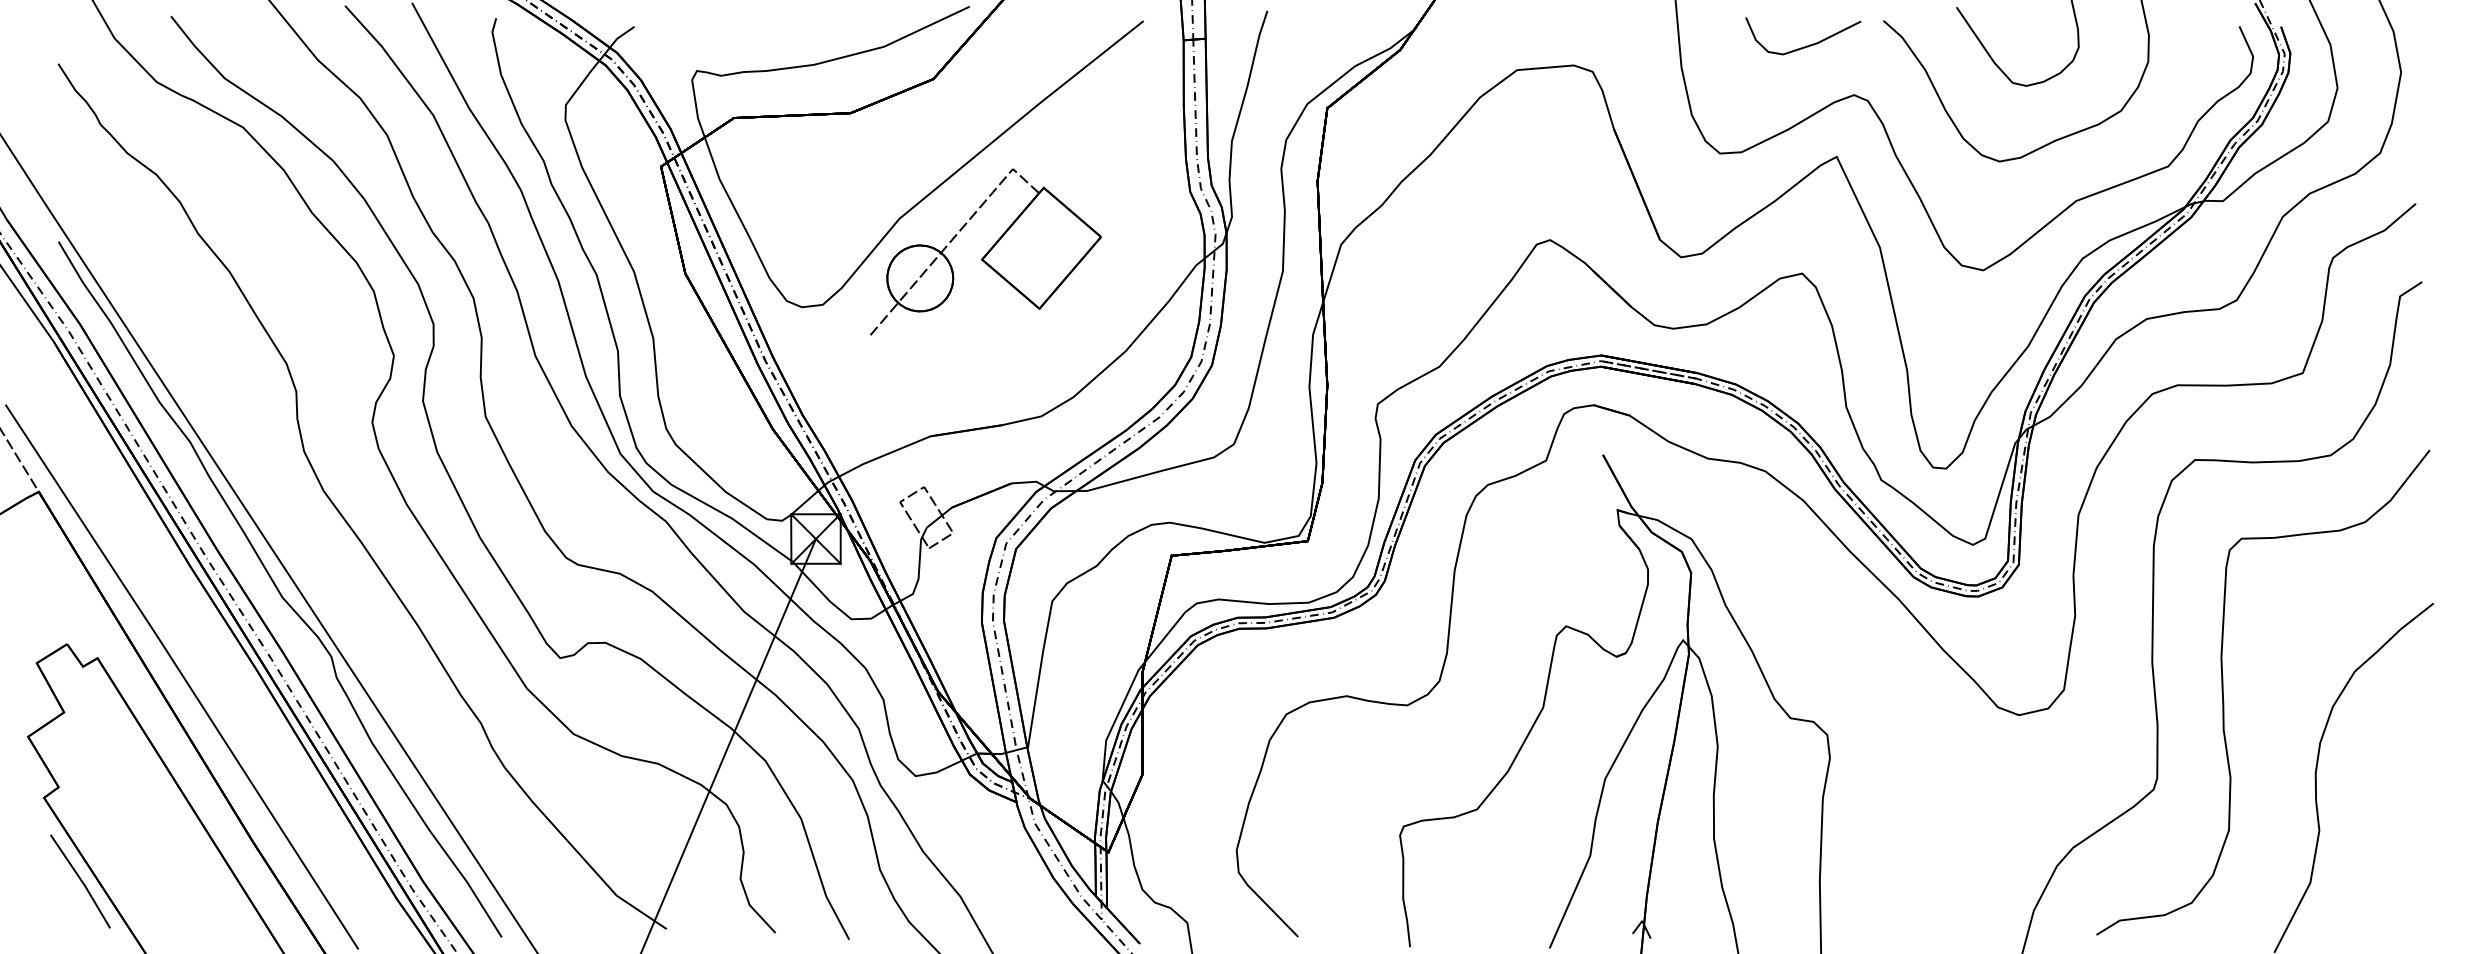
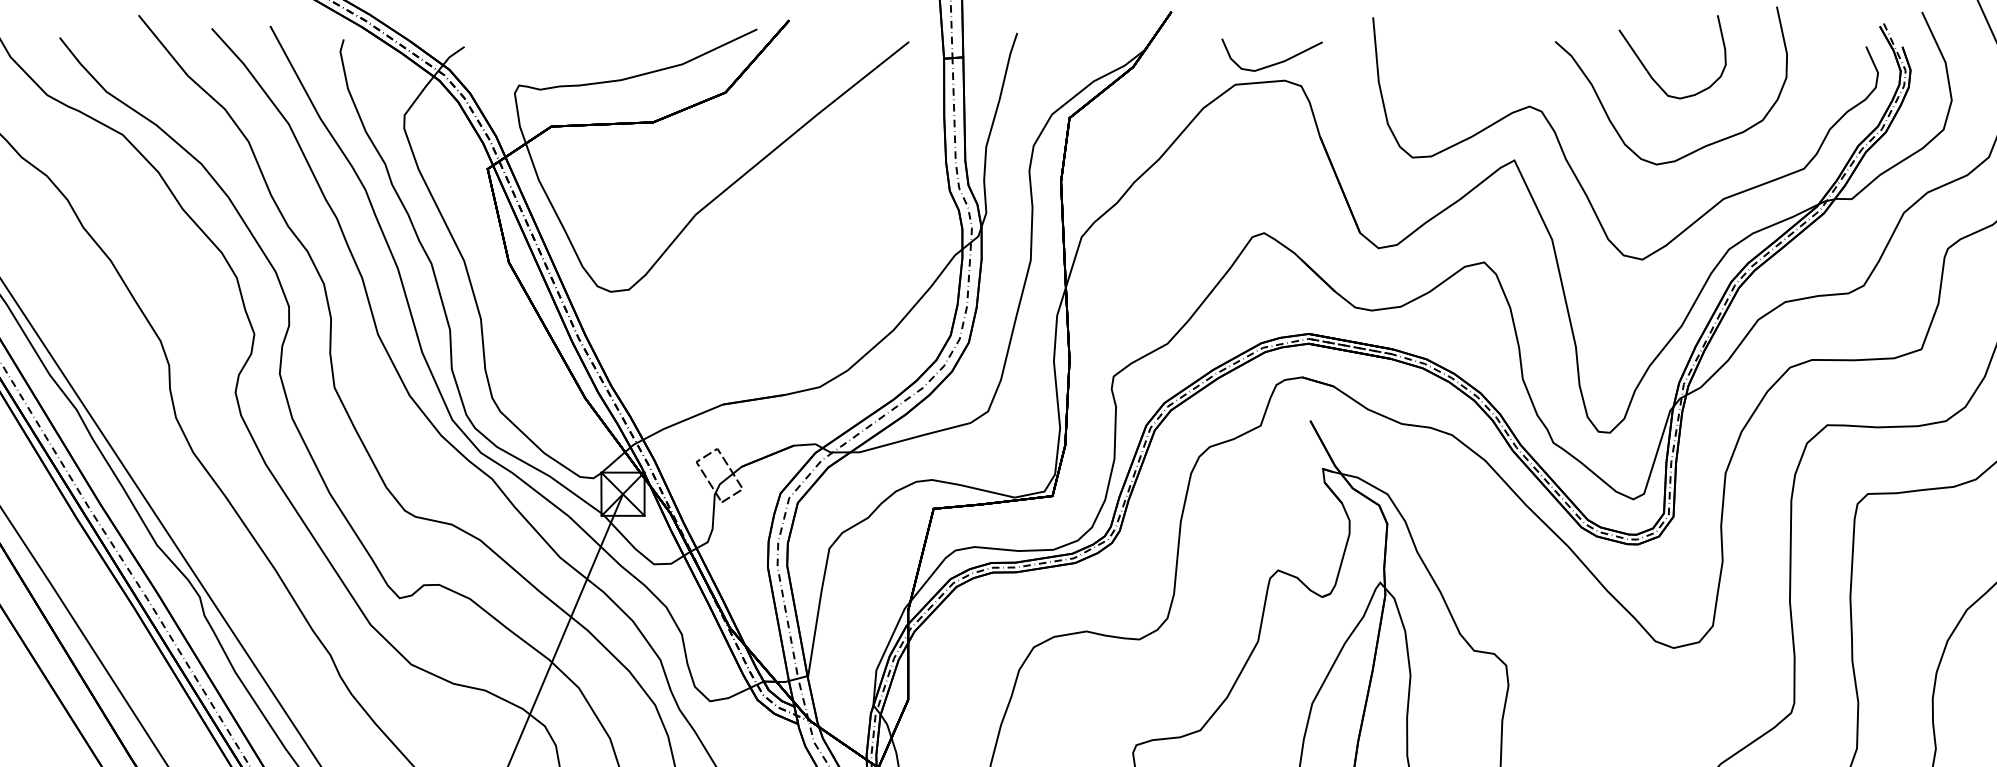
curve: (1806, 45) -> (1274, 63), moved
part: (985, 251) -> (771, 243), removed

